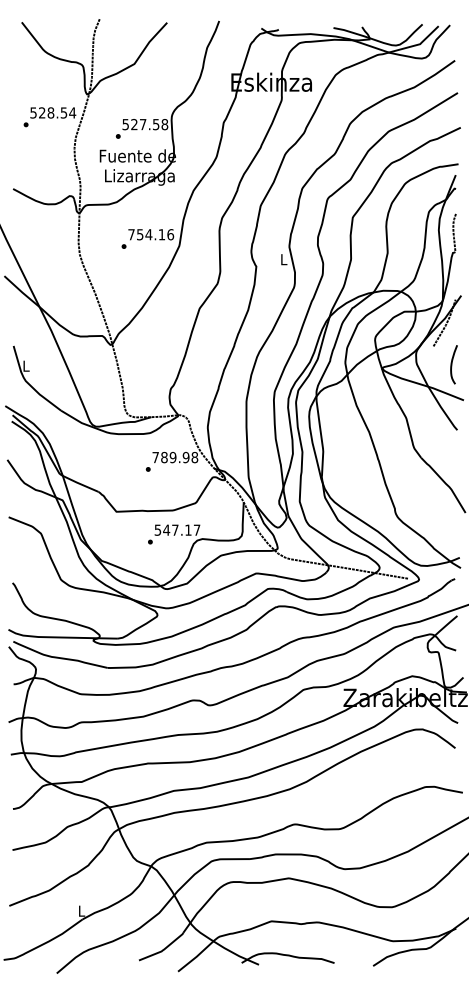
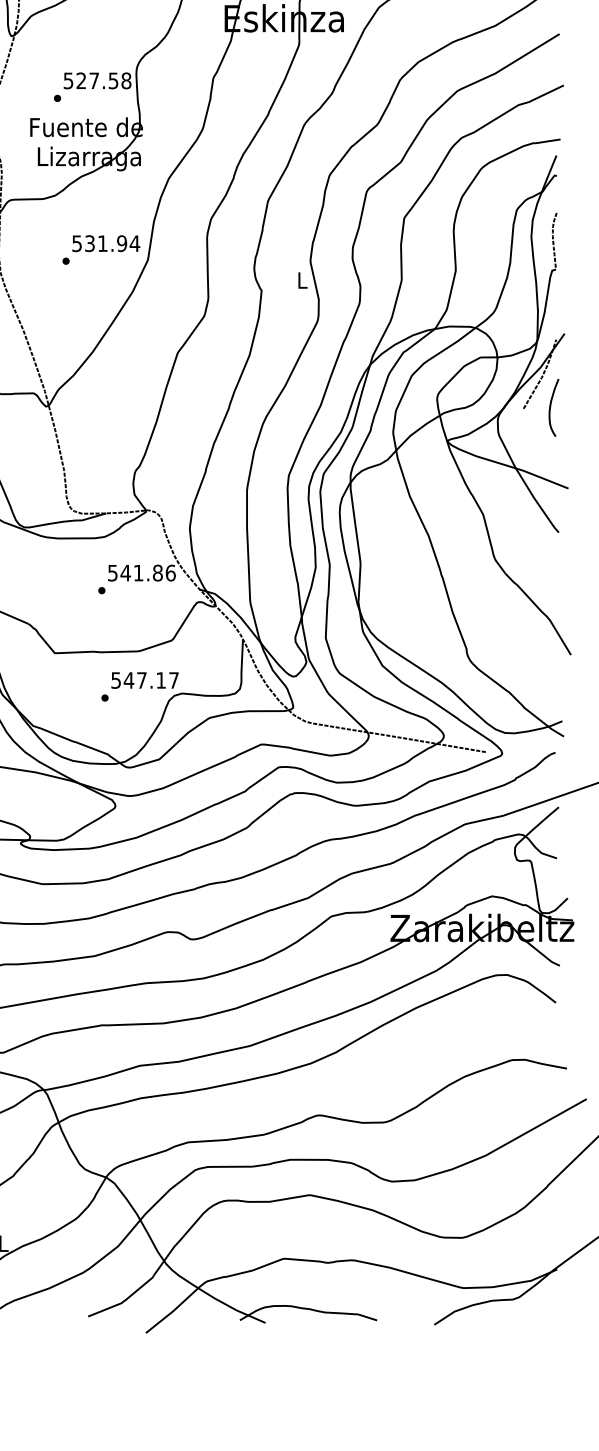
text: (150, 234) -> (105, 243), 754.16 -> 531.94
curve: (452, 364) -> (551, 407), moved
text: (175, 457) -> (142, 572), 789.98 -> 541.86

